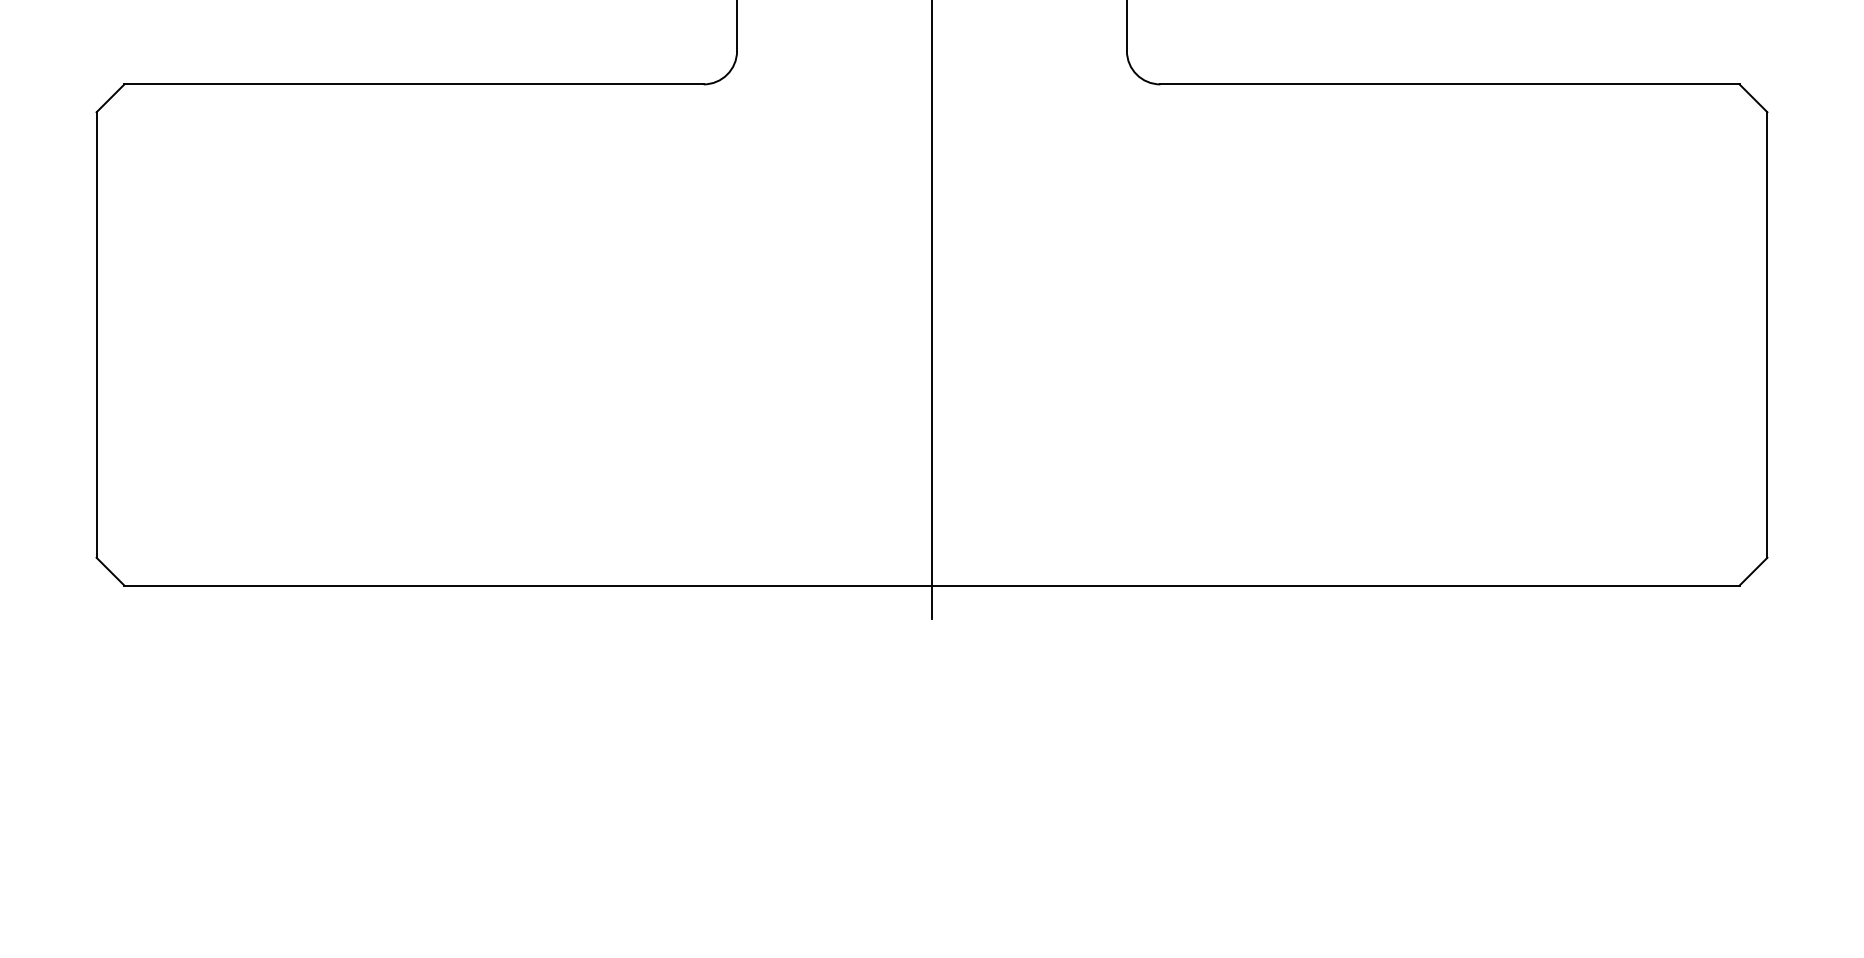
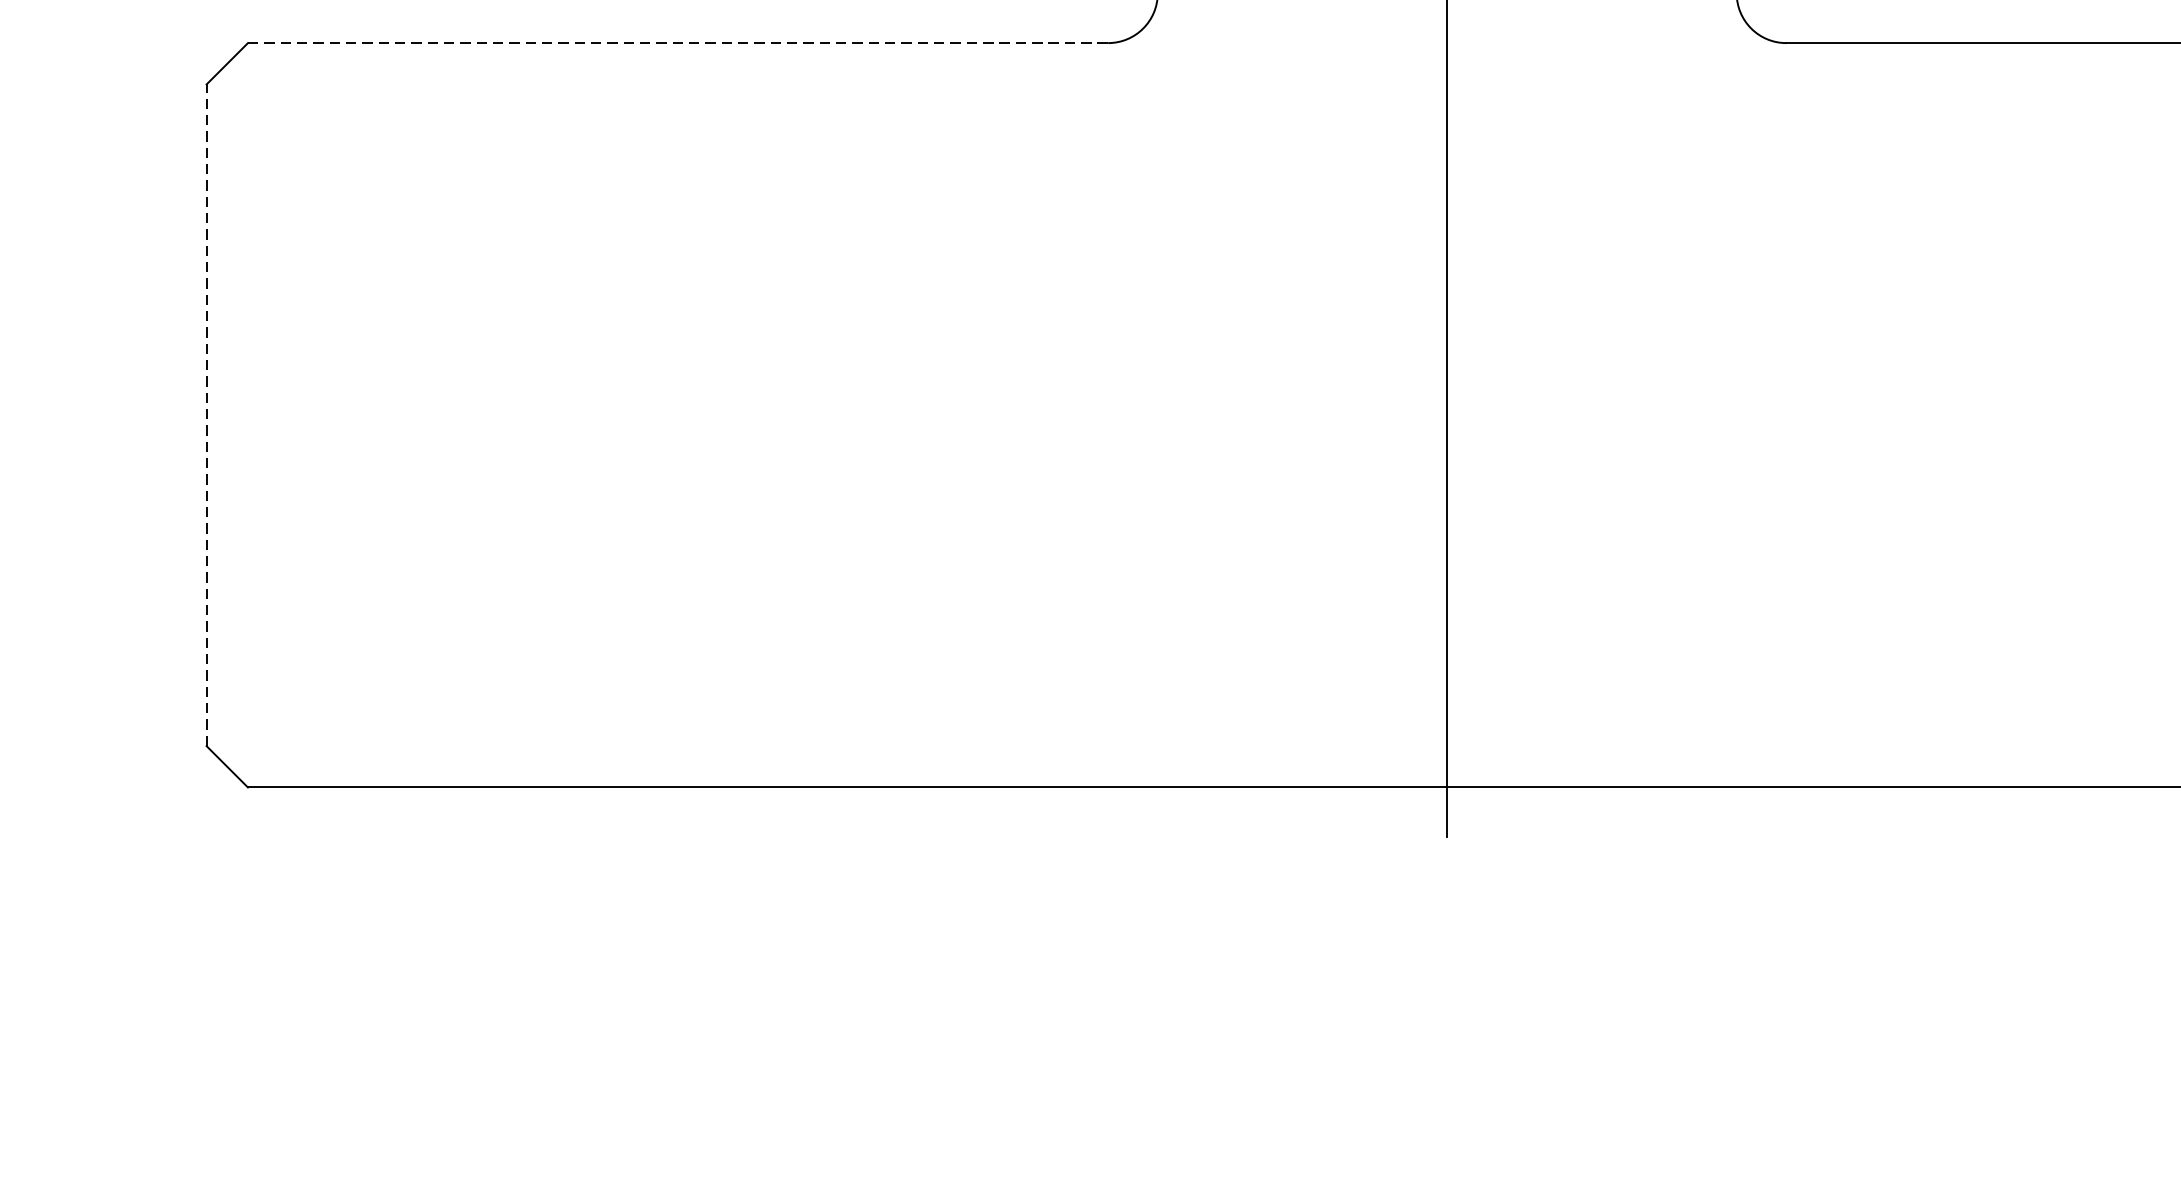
line: (414, 84) -> (678, 43), solid -> dashed
line: (96, 335) -> (206, 416), solid -> dashed

